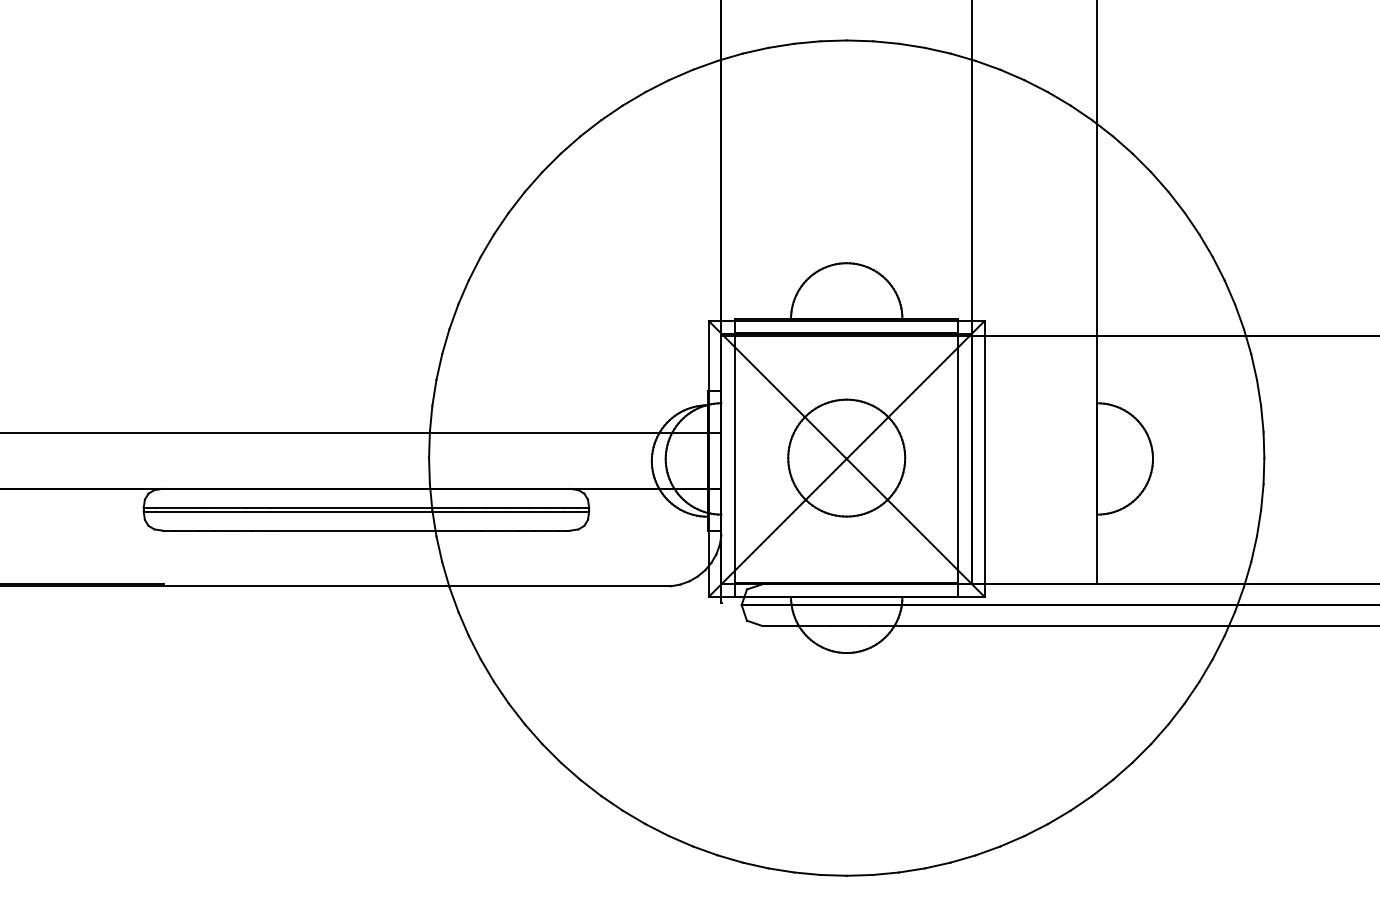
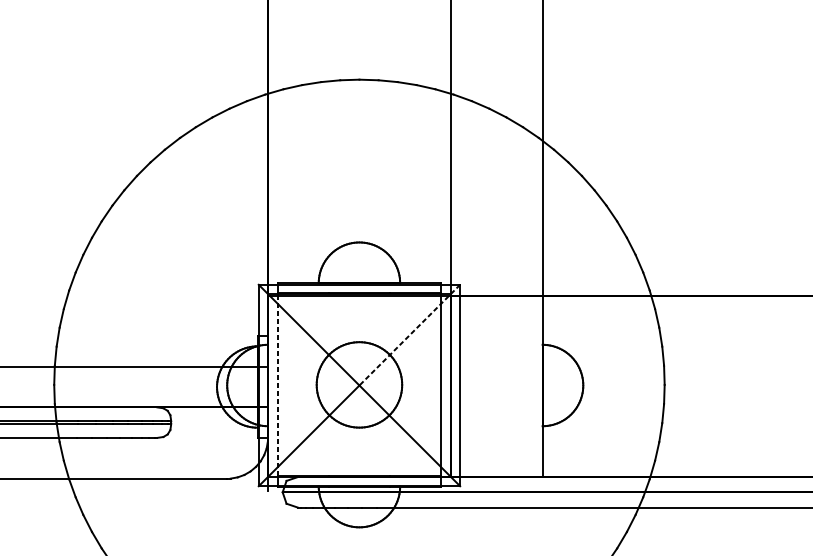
line: (915, 390) -> (409, 335), solid -> dashed
line: (735, 457) -> (278, 384), solid -> dashed

